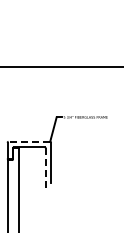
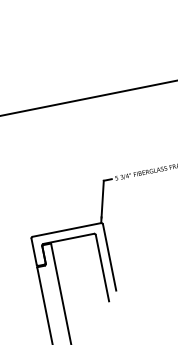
line: (29, 141) -> (67, 229), dashed -> solid
line: (45, 167) -> (101, 266), dashed -> solid

